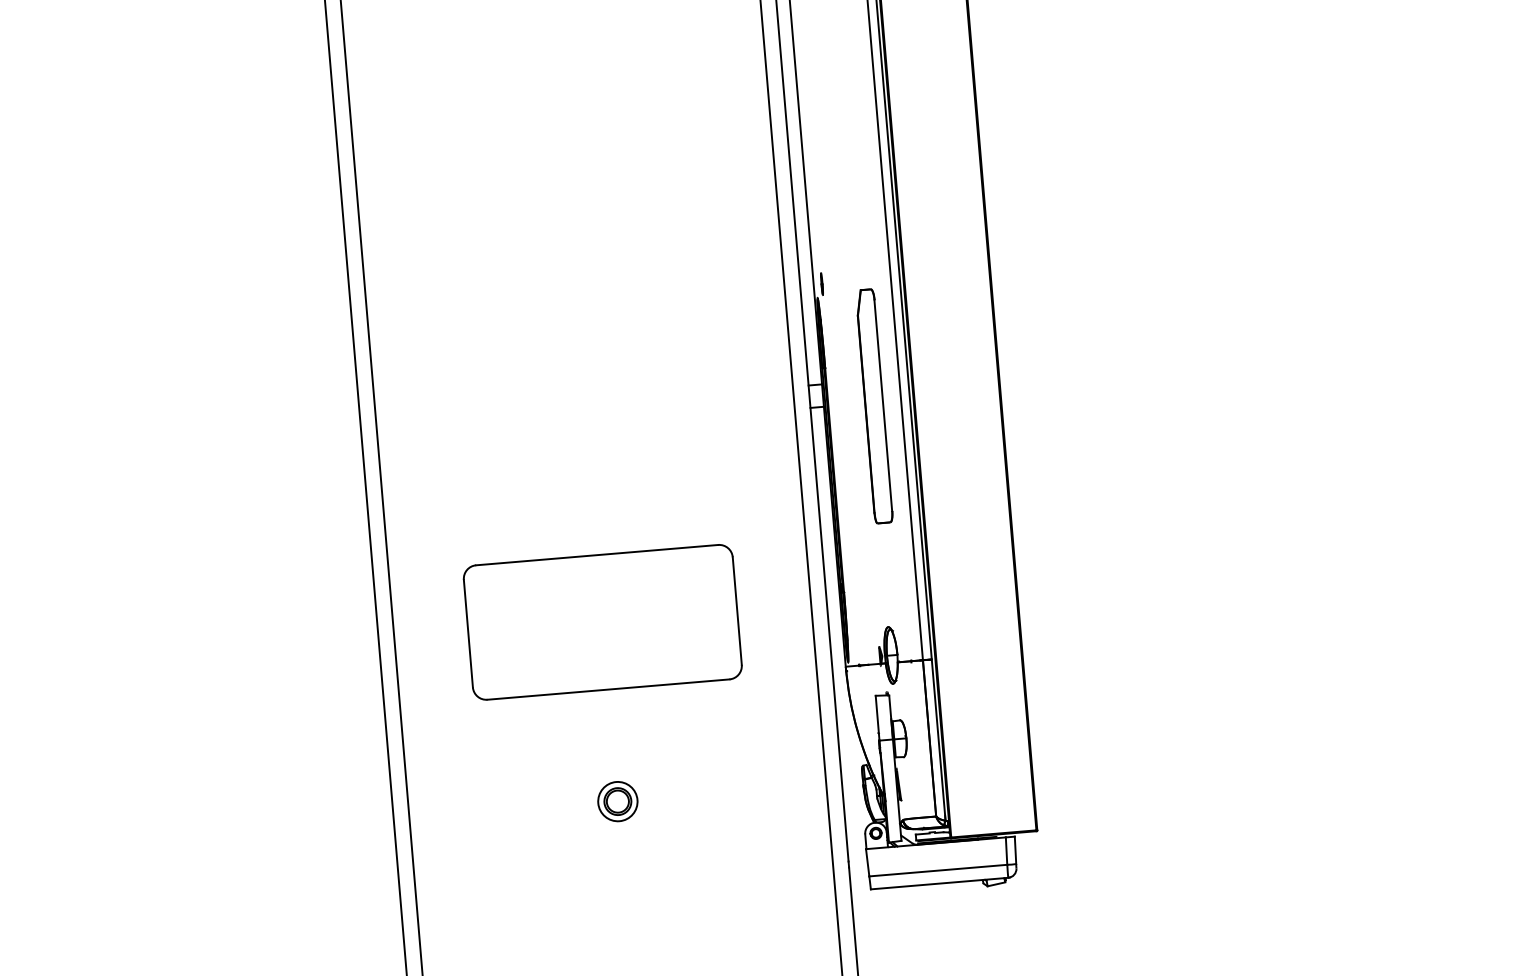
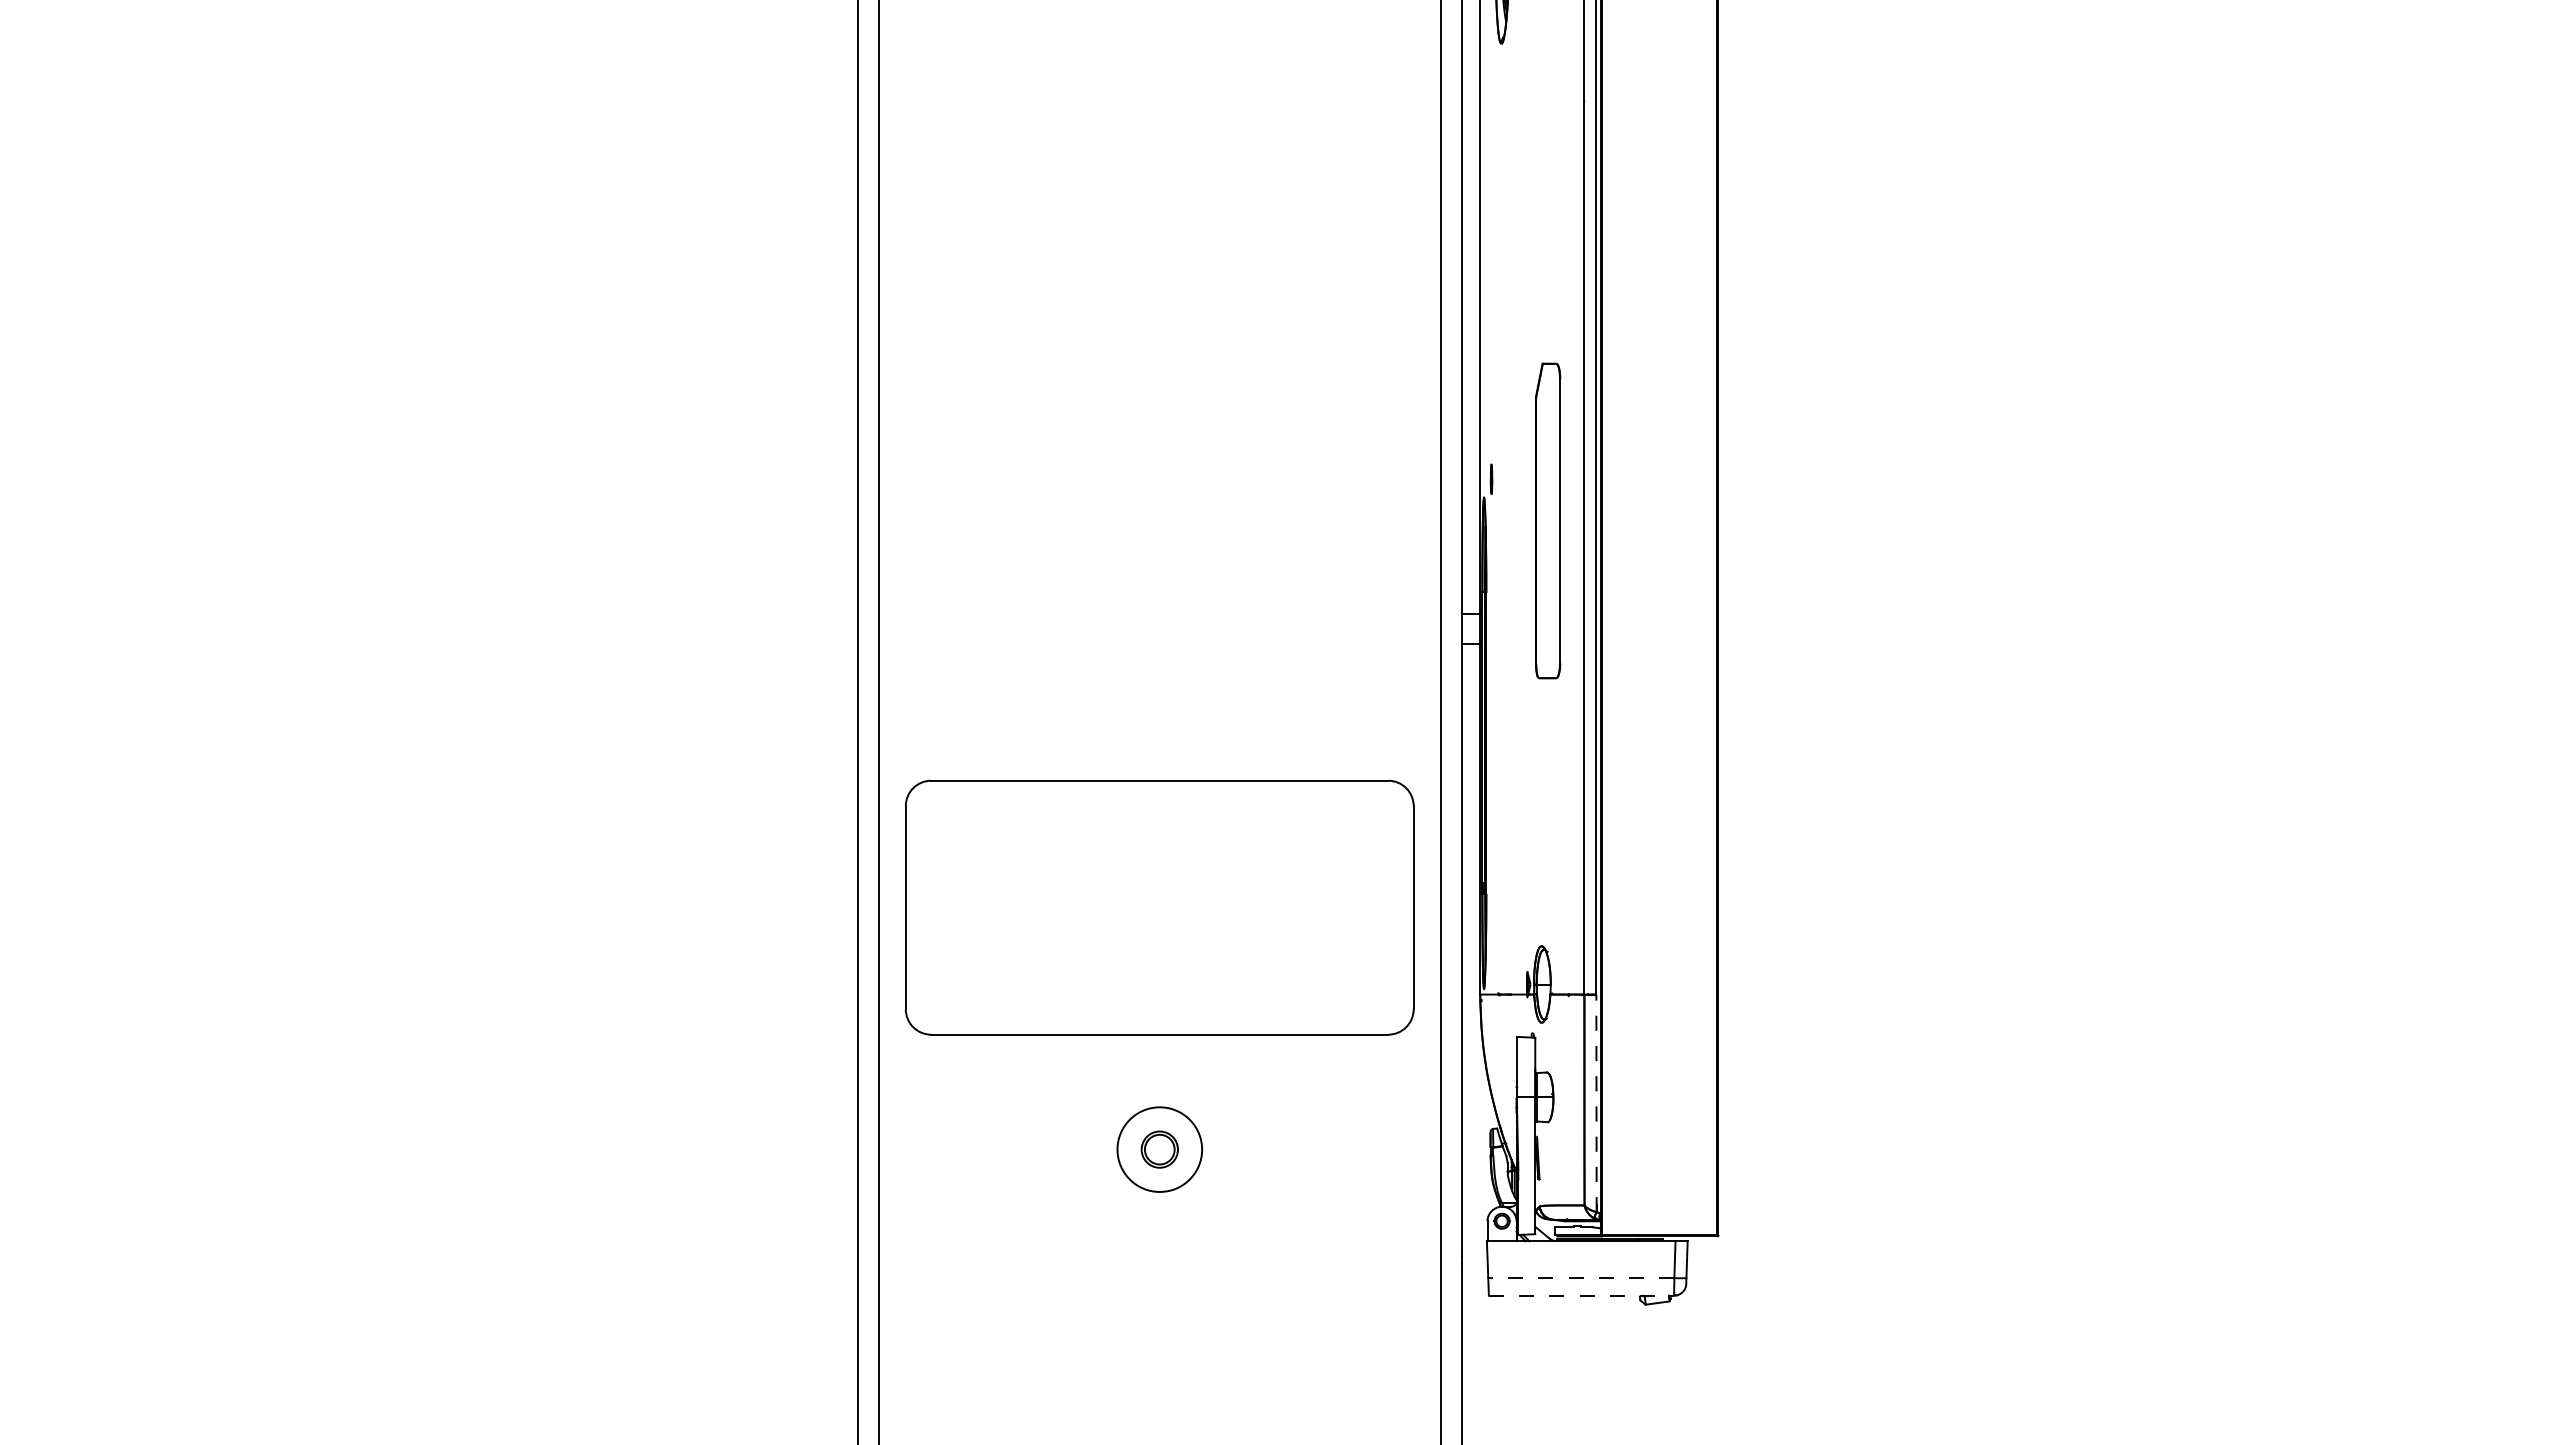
part: (874, 405) -> (1548, 520), moved
part: (602, 622) -> (1159, 907), size x1.4
line: (938, 740) -> (1596, 1103), solid -> dashed
circle: (617, 801) -> (1159, 1149), size x1.6
line: (937, 870) -> (1580, 1278), solid -> dashed
line: (939, 883) -> (1581, 1295), solid -> dashed

